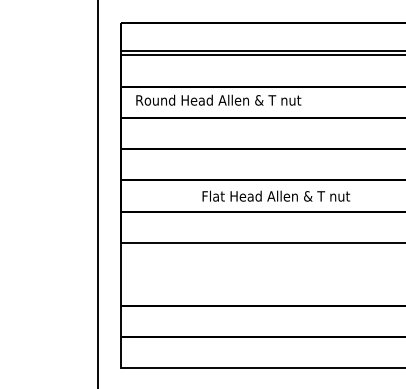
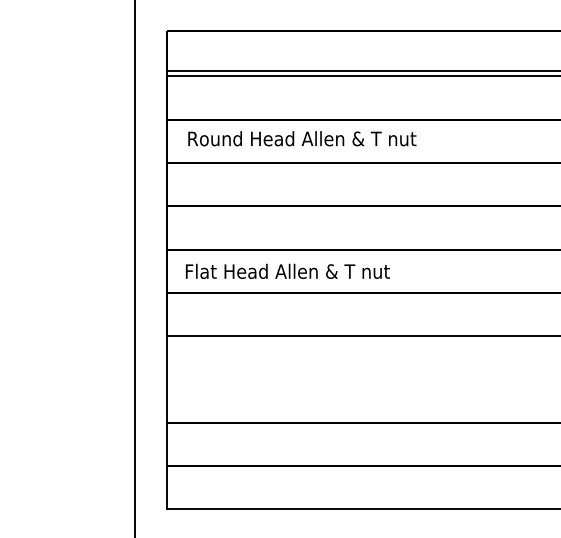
text: (276, 195) -> (288, 270), moved

